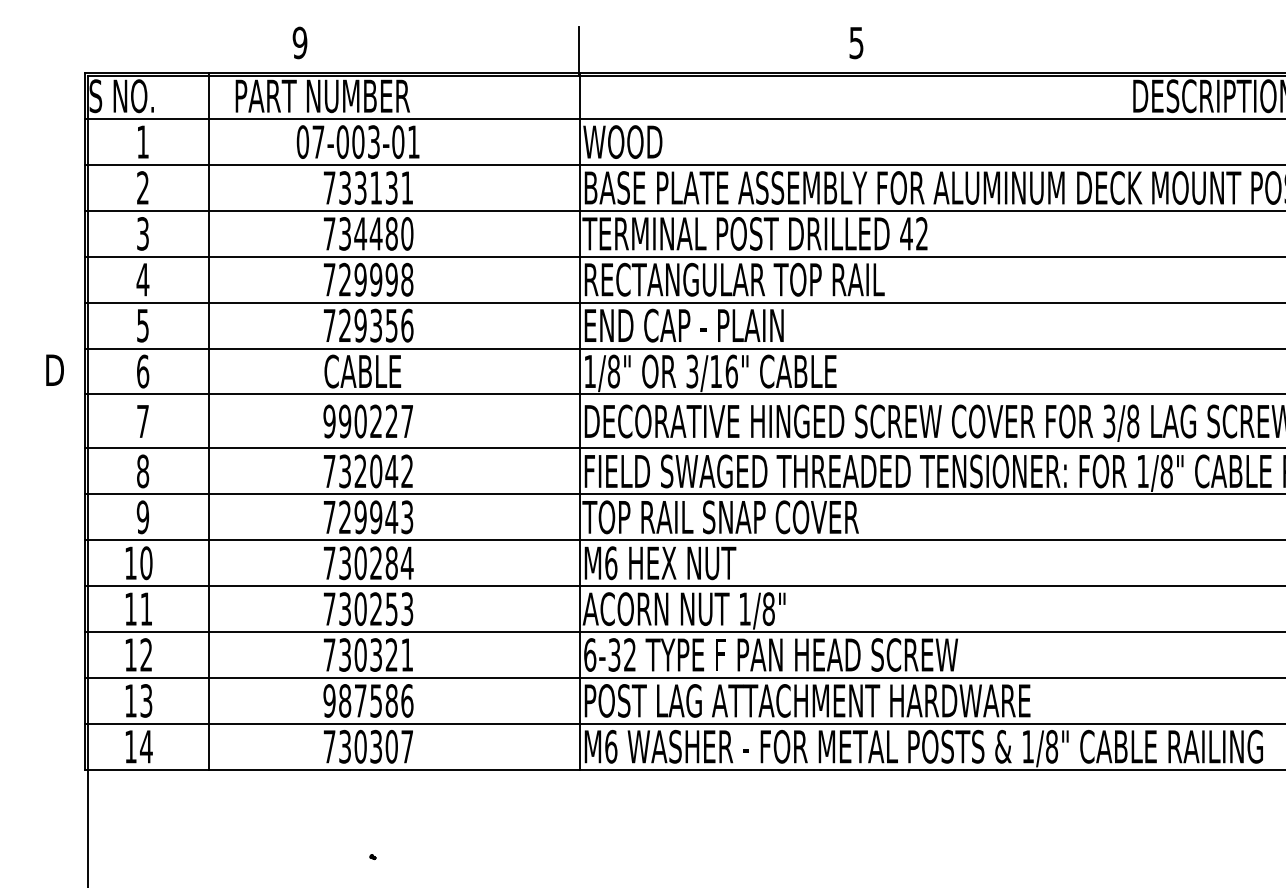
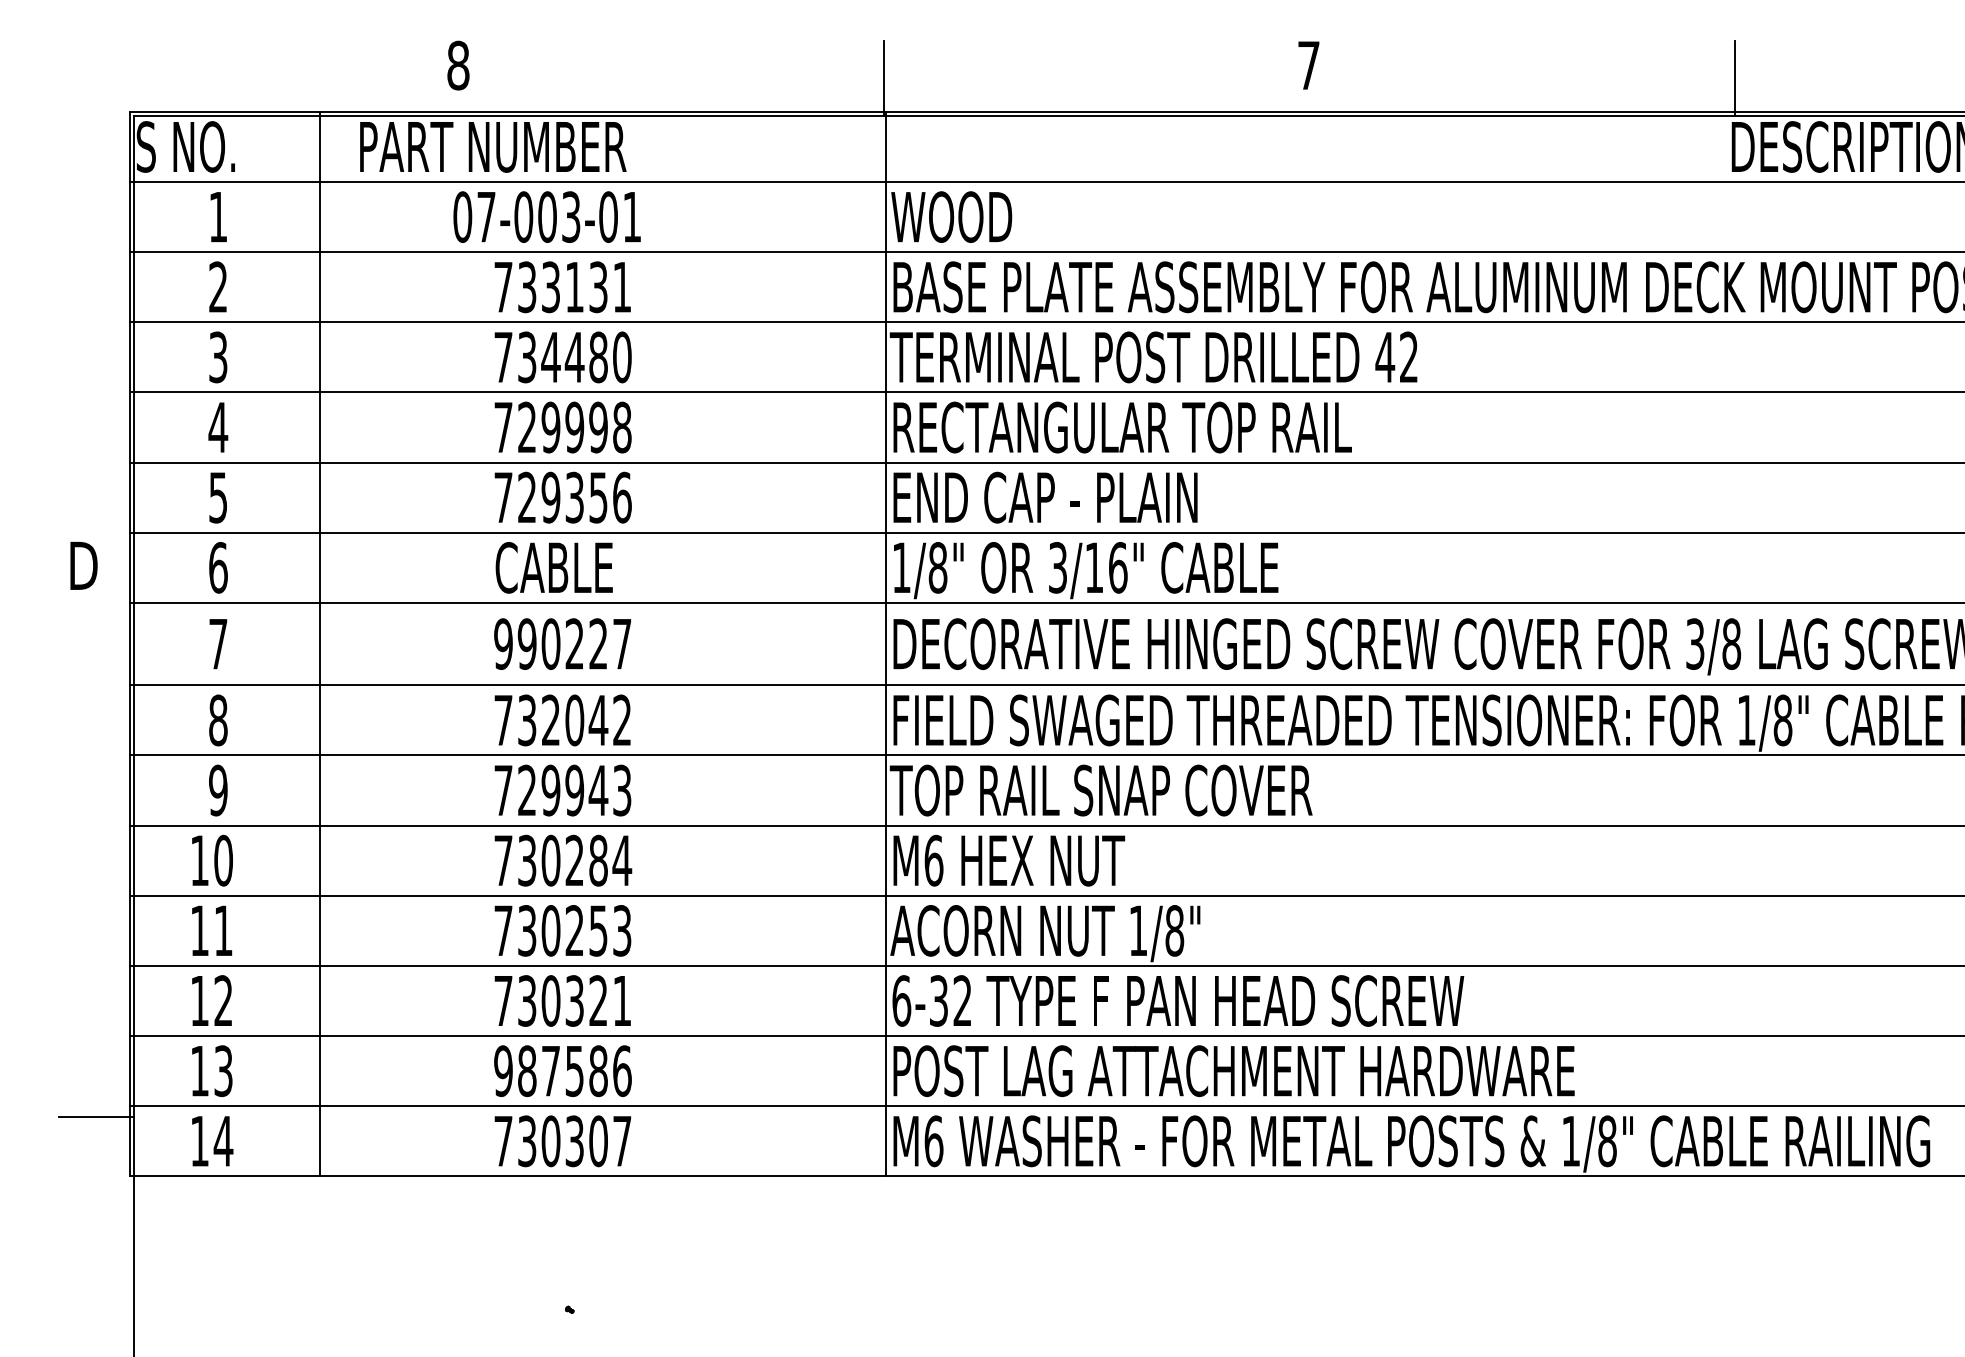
text: (299, 42) -> (457, 64), 9 -> 8
text: (856, 43) -> (1308, 66), 5 -> 7
line: (1135, 51) -> (1735, 78), added
line: (62, 730) -> (95, 1116), added

